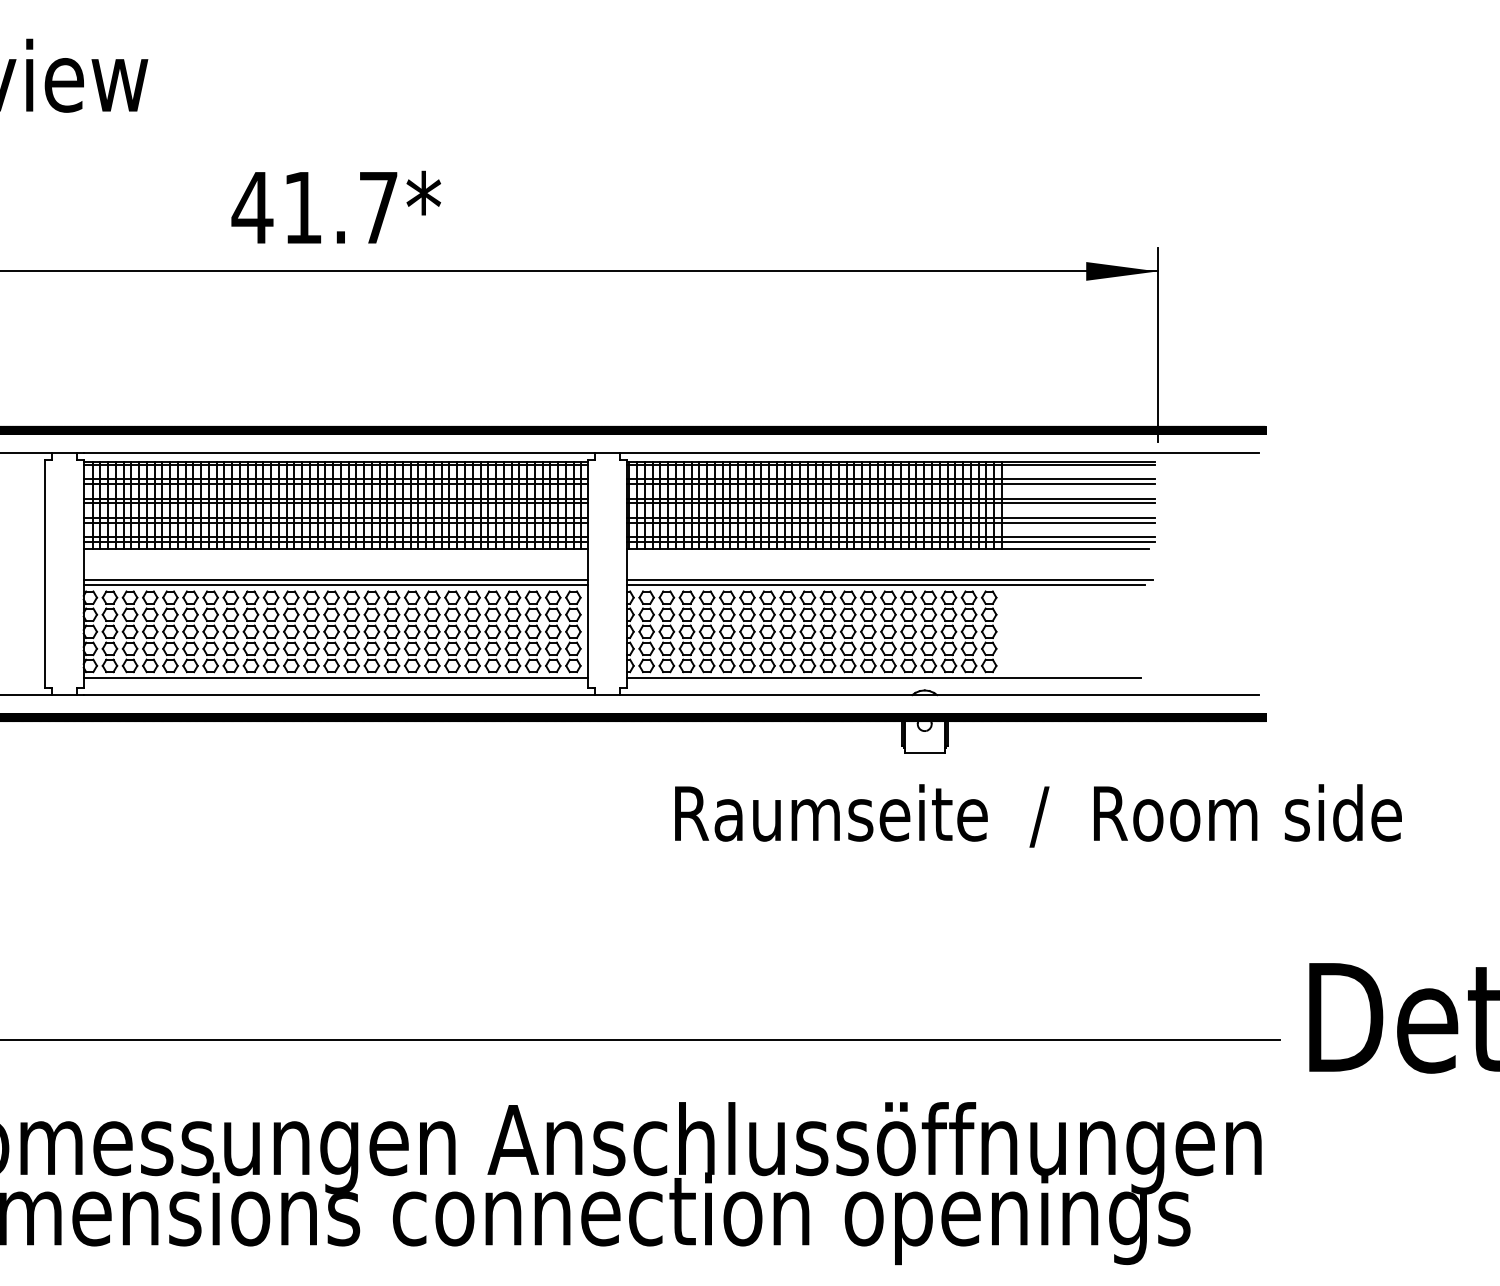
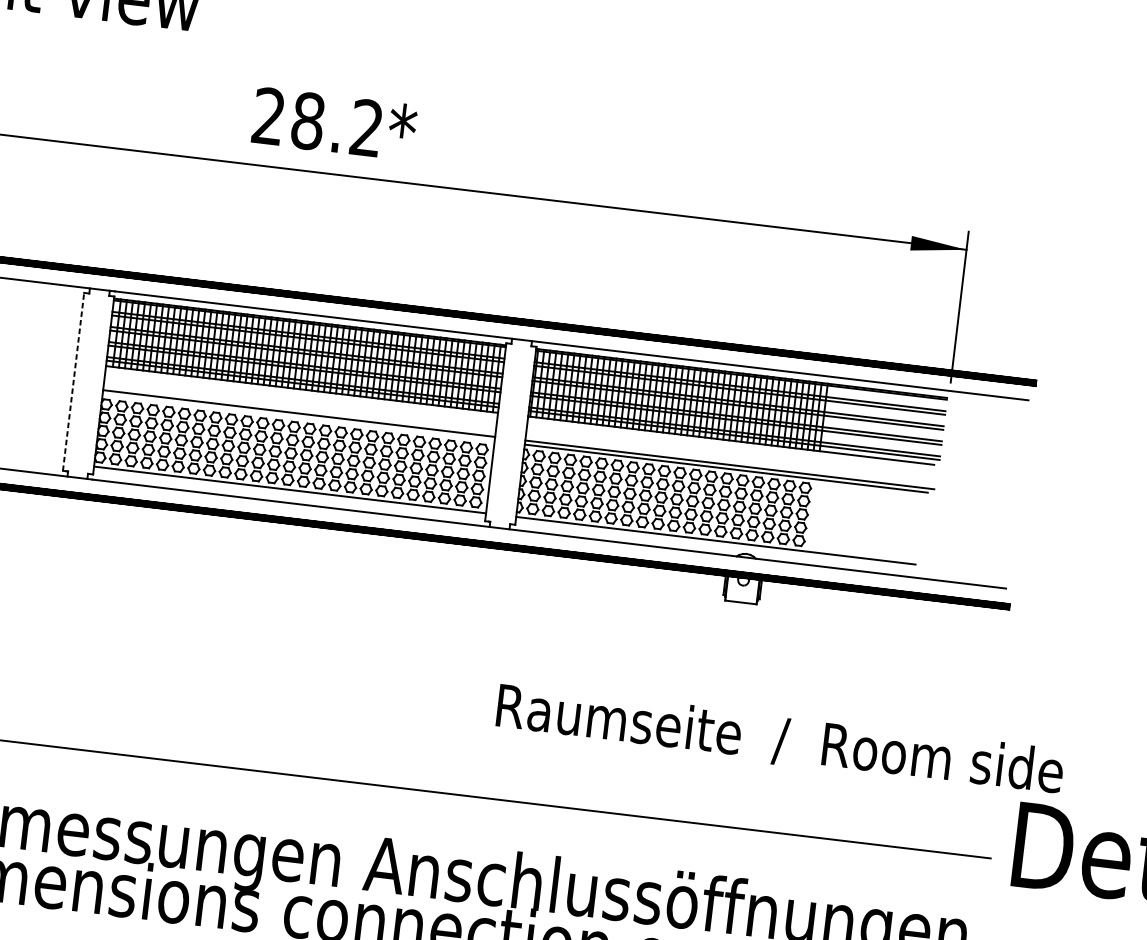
text: (314, 207) -> (317, 121), 41.7 -> 28.2
line: (45, 573) -> (74, 381), solid -> dashed
line: (335, 585) -> (298, 417), removed
text: (1038, 815) -> (780, 740), moved

